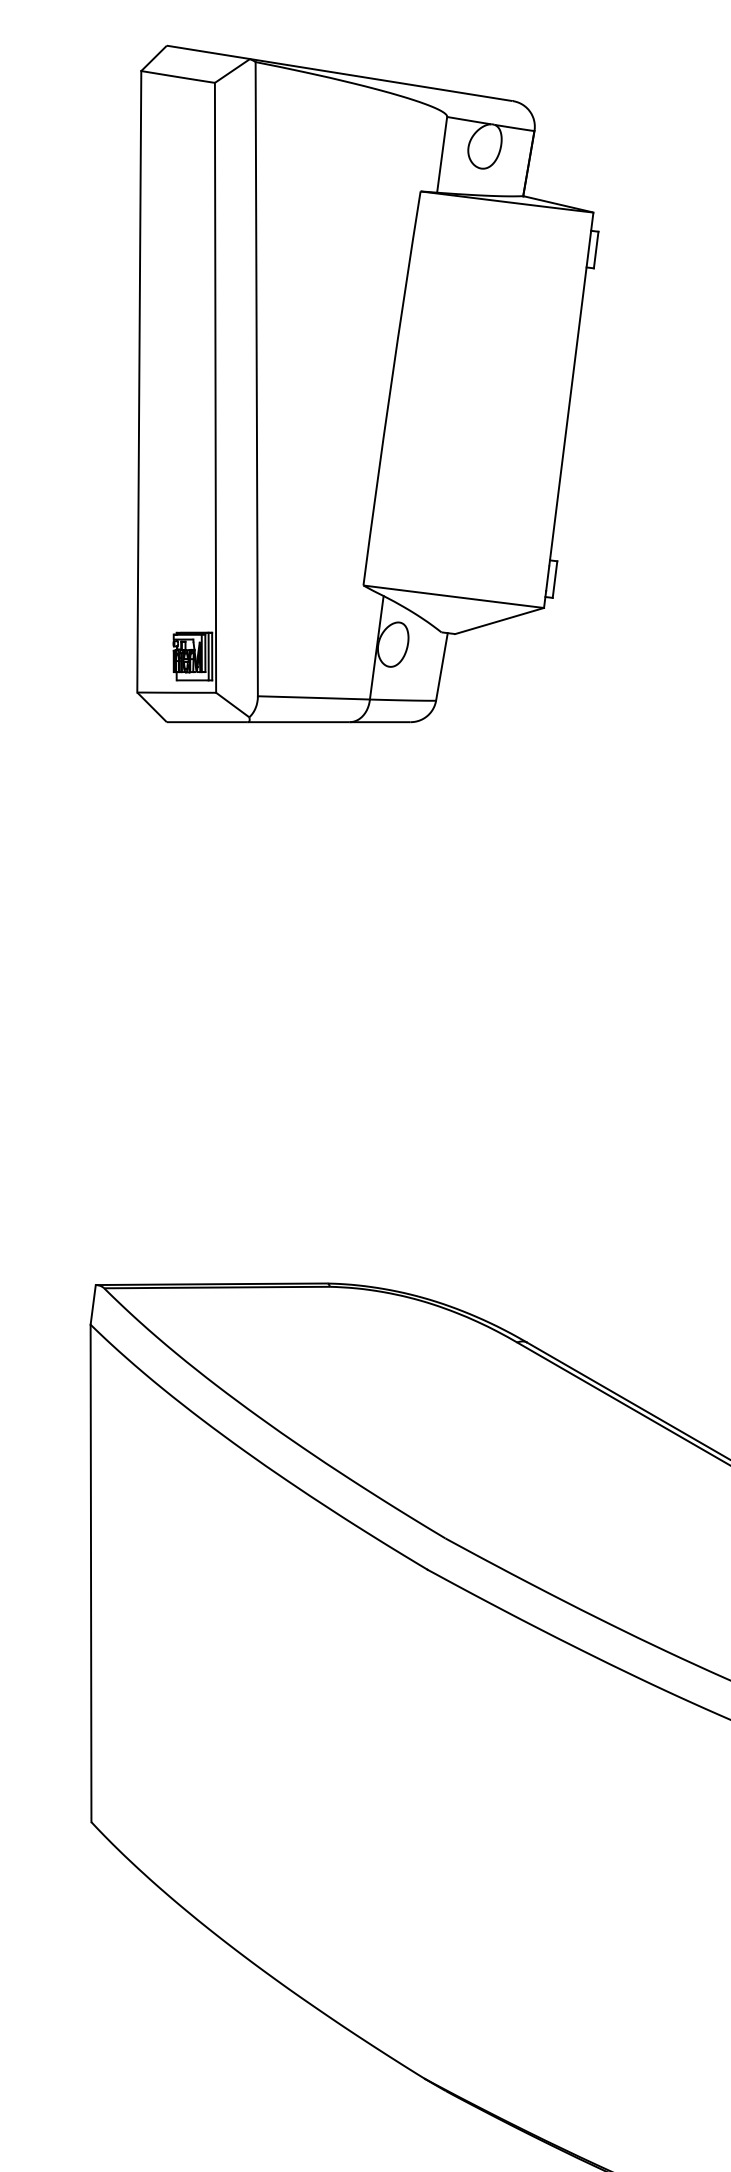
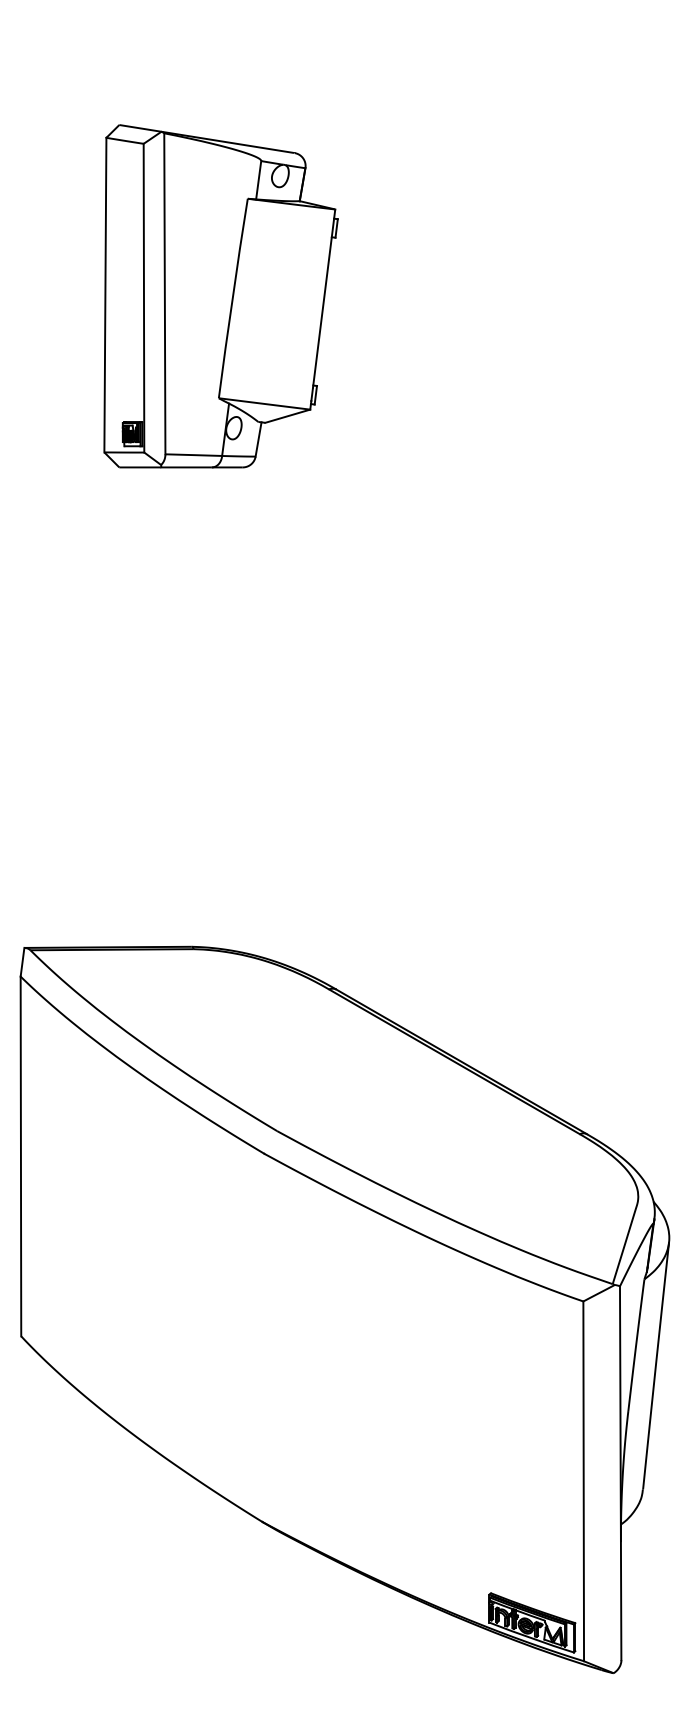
part: (366, 382) -> (220, 295), size x0.7

